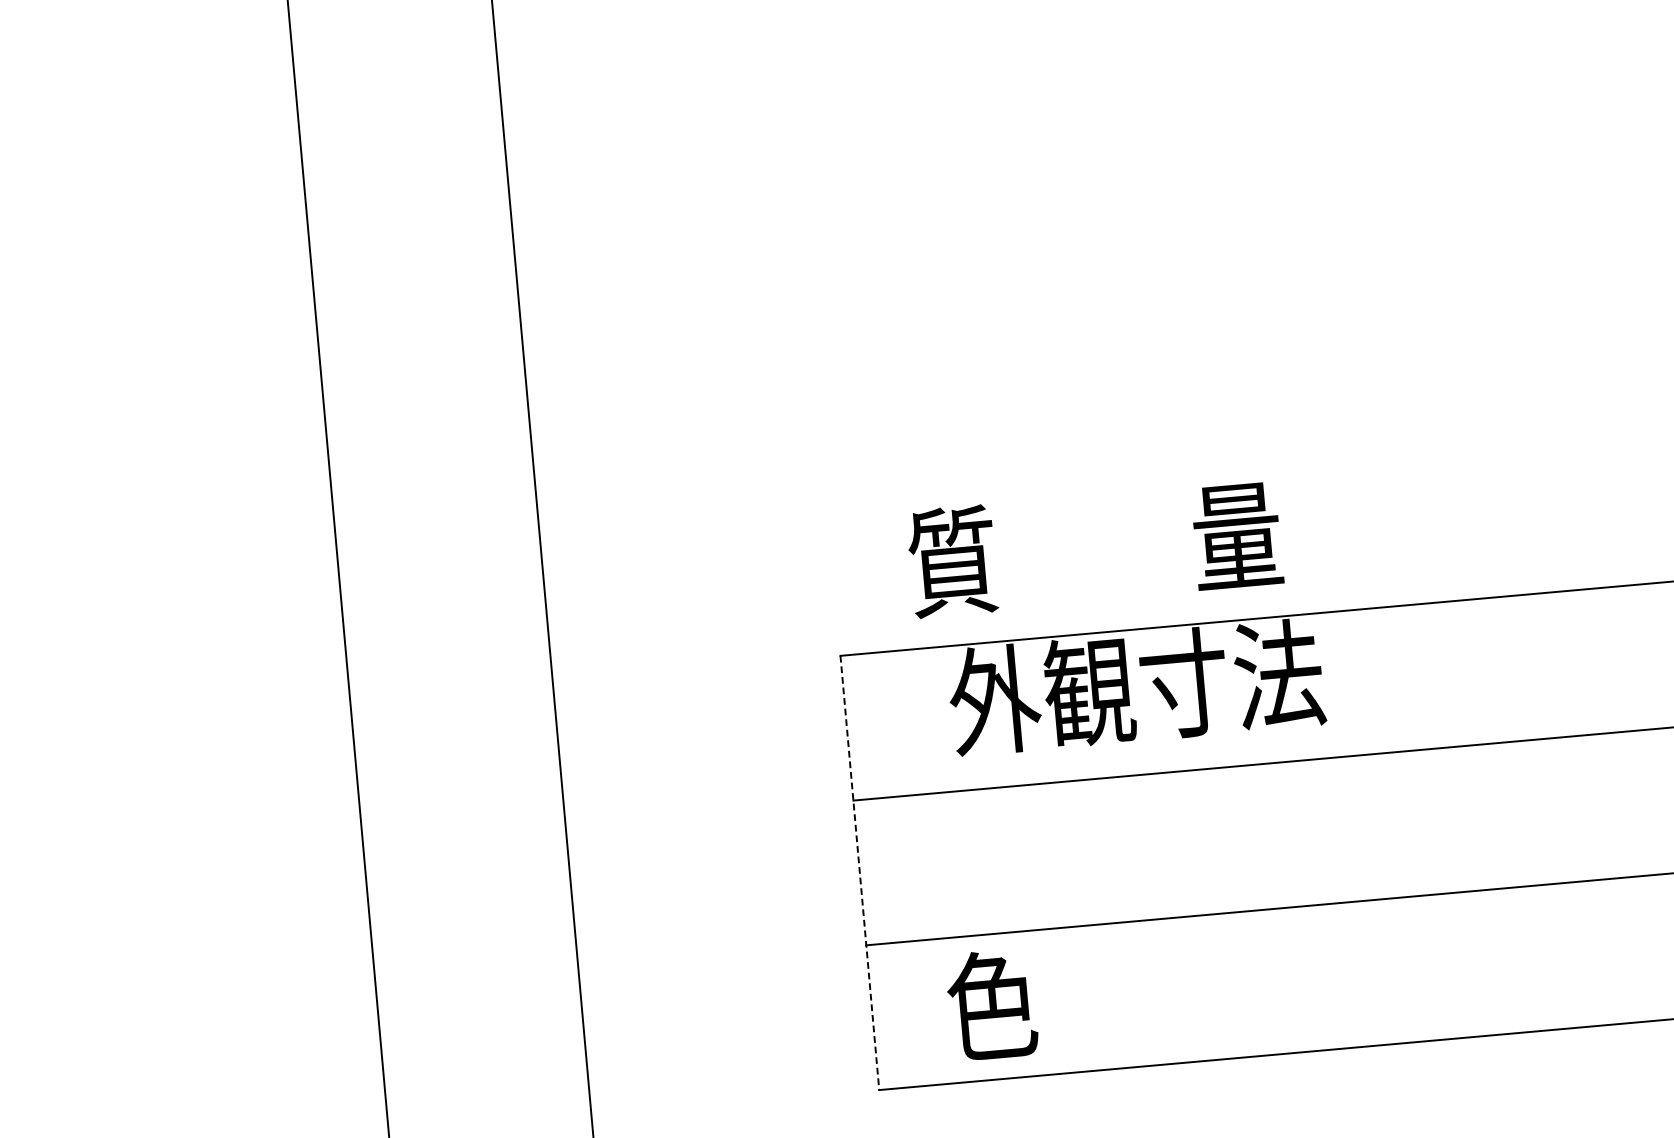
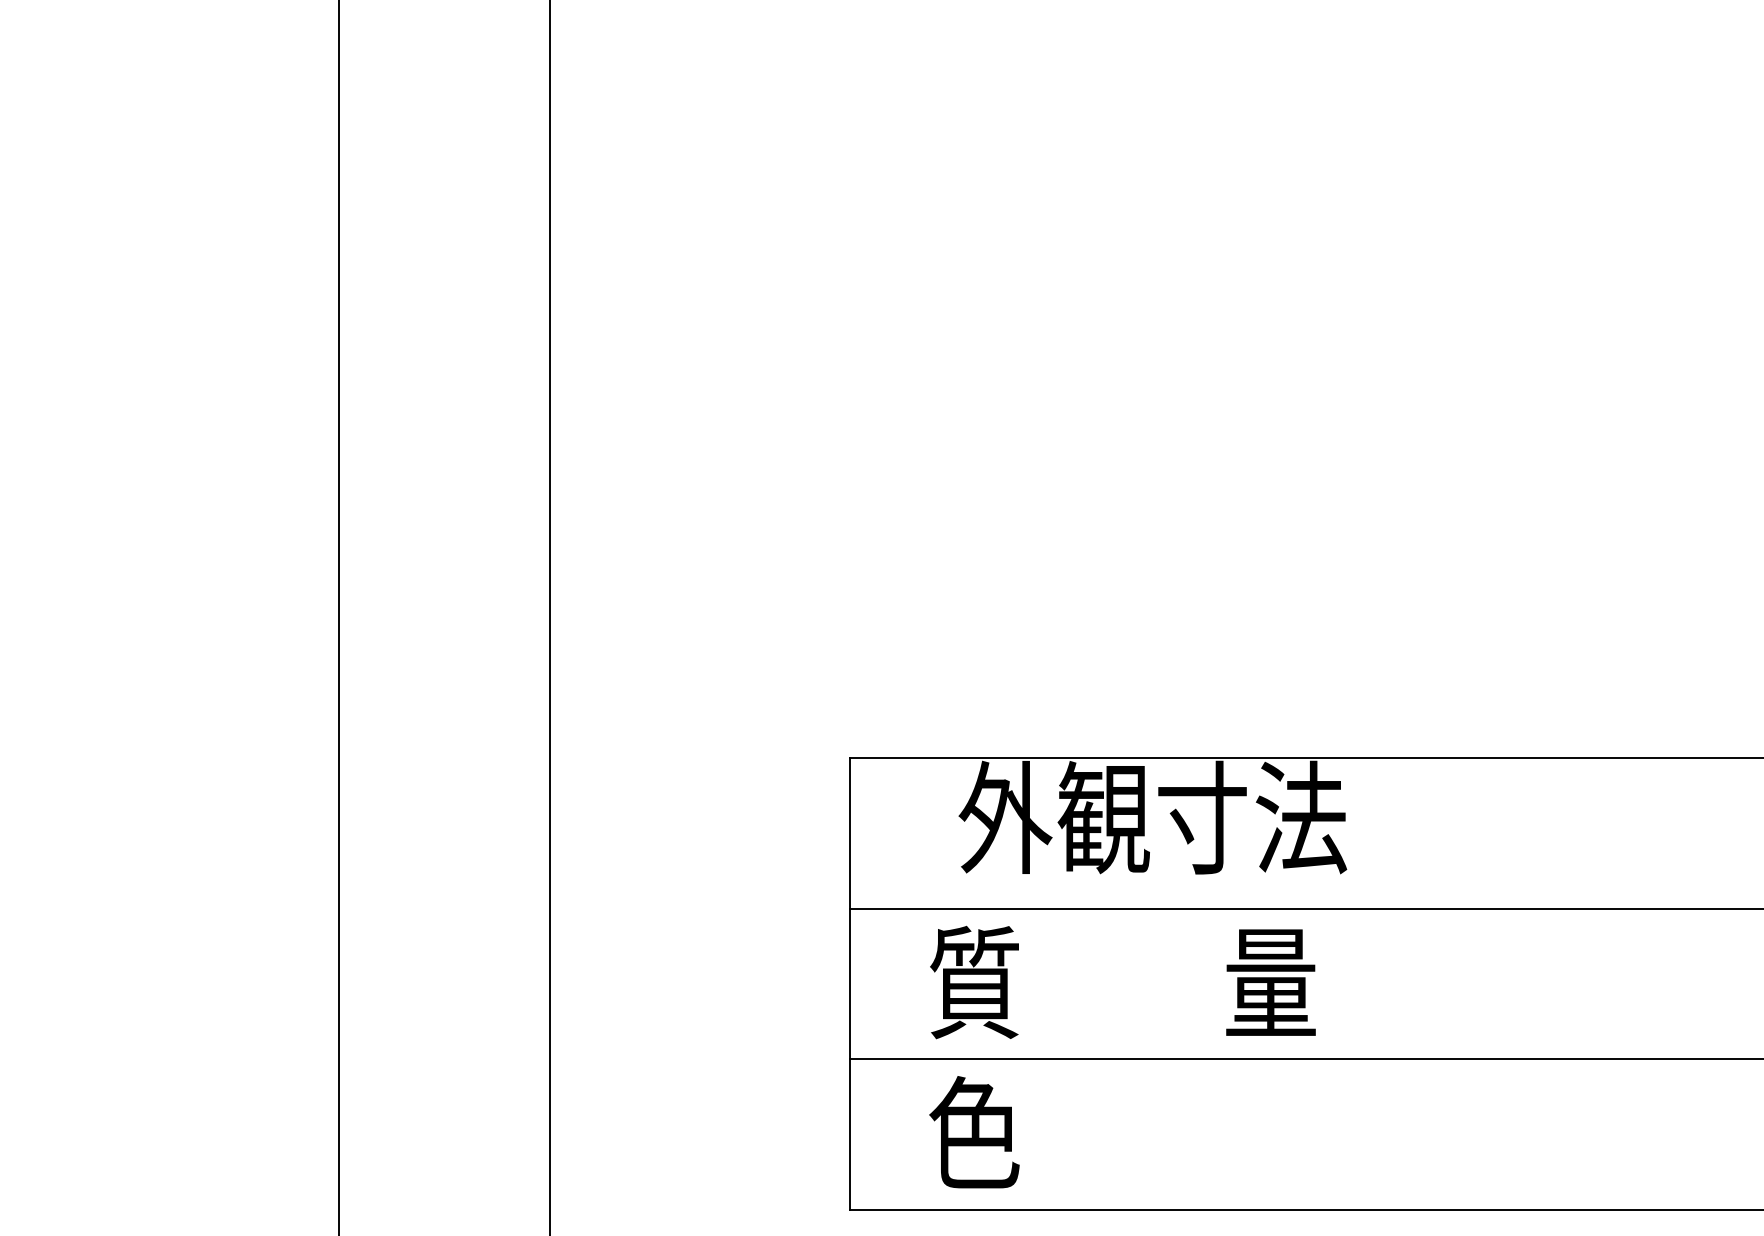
text: (1094, 548) -> (1122, 982), moved
line: (860, 873) -> (850, 984), dashed -> solid

